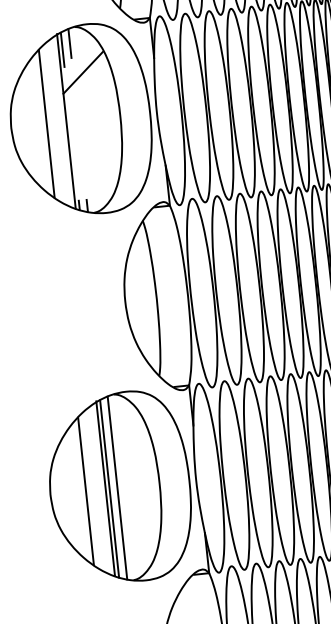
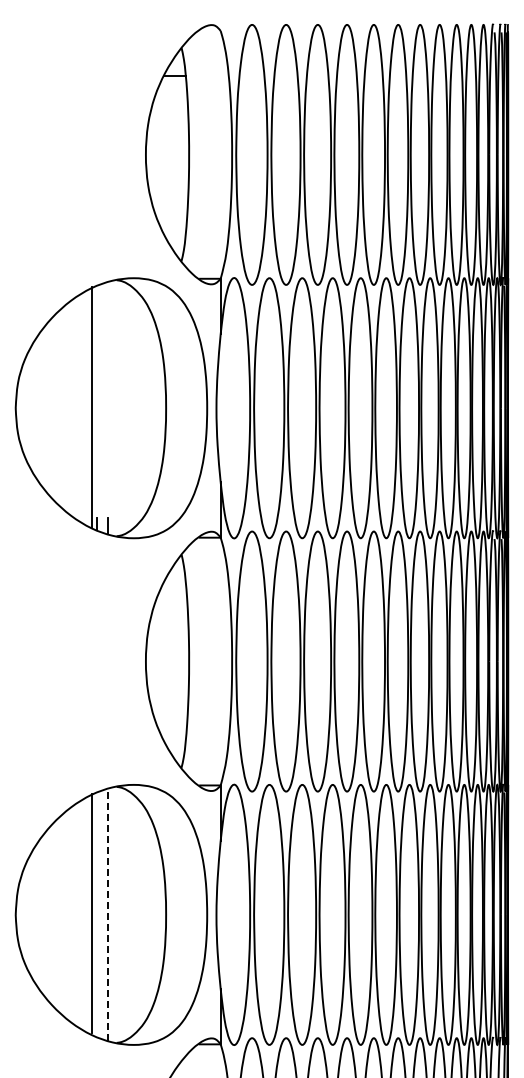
line: (70, 43) -> (108, 301), removed
line: (62, 49) -> (97, 309), removed
line: (82, 72) -> (121, 343), removed
line: (46, 123) -> (64, 407), removed
line: (117, 487) -> (108, 914), solid -> dashed
line: (109, 488) -> (97, 914), removed
line: (85, 491) -> (64, 914), removed

